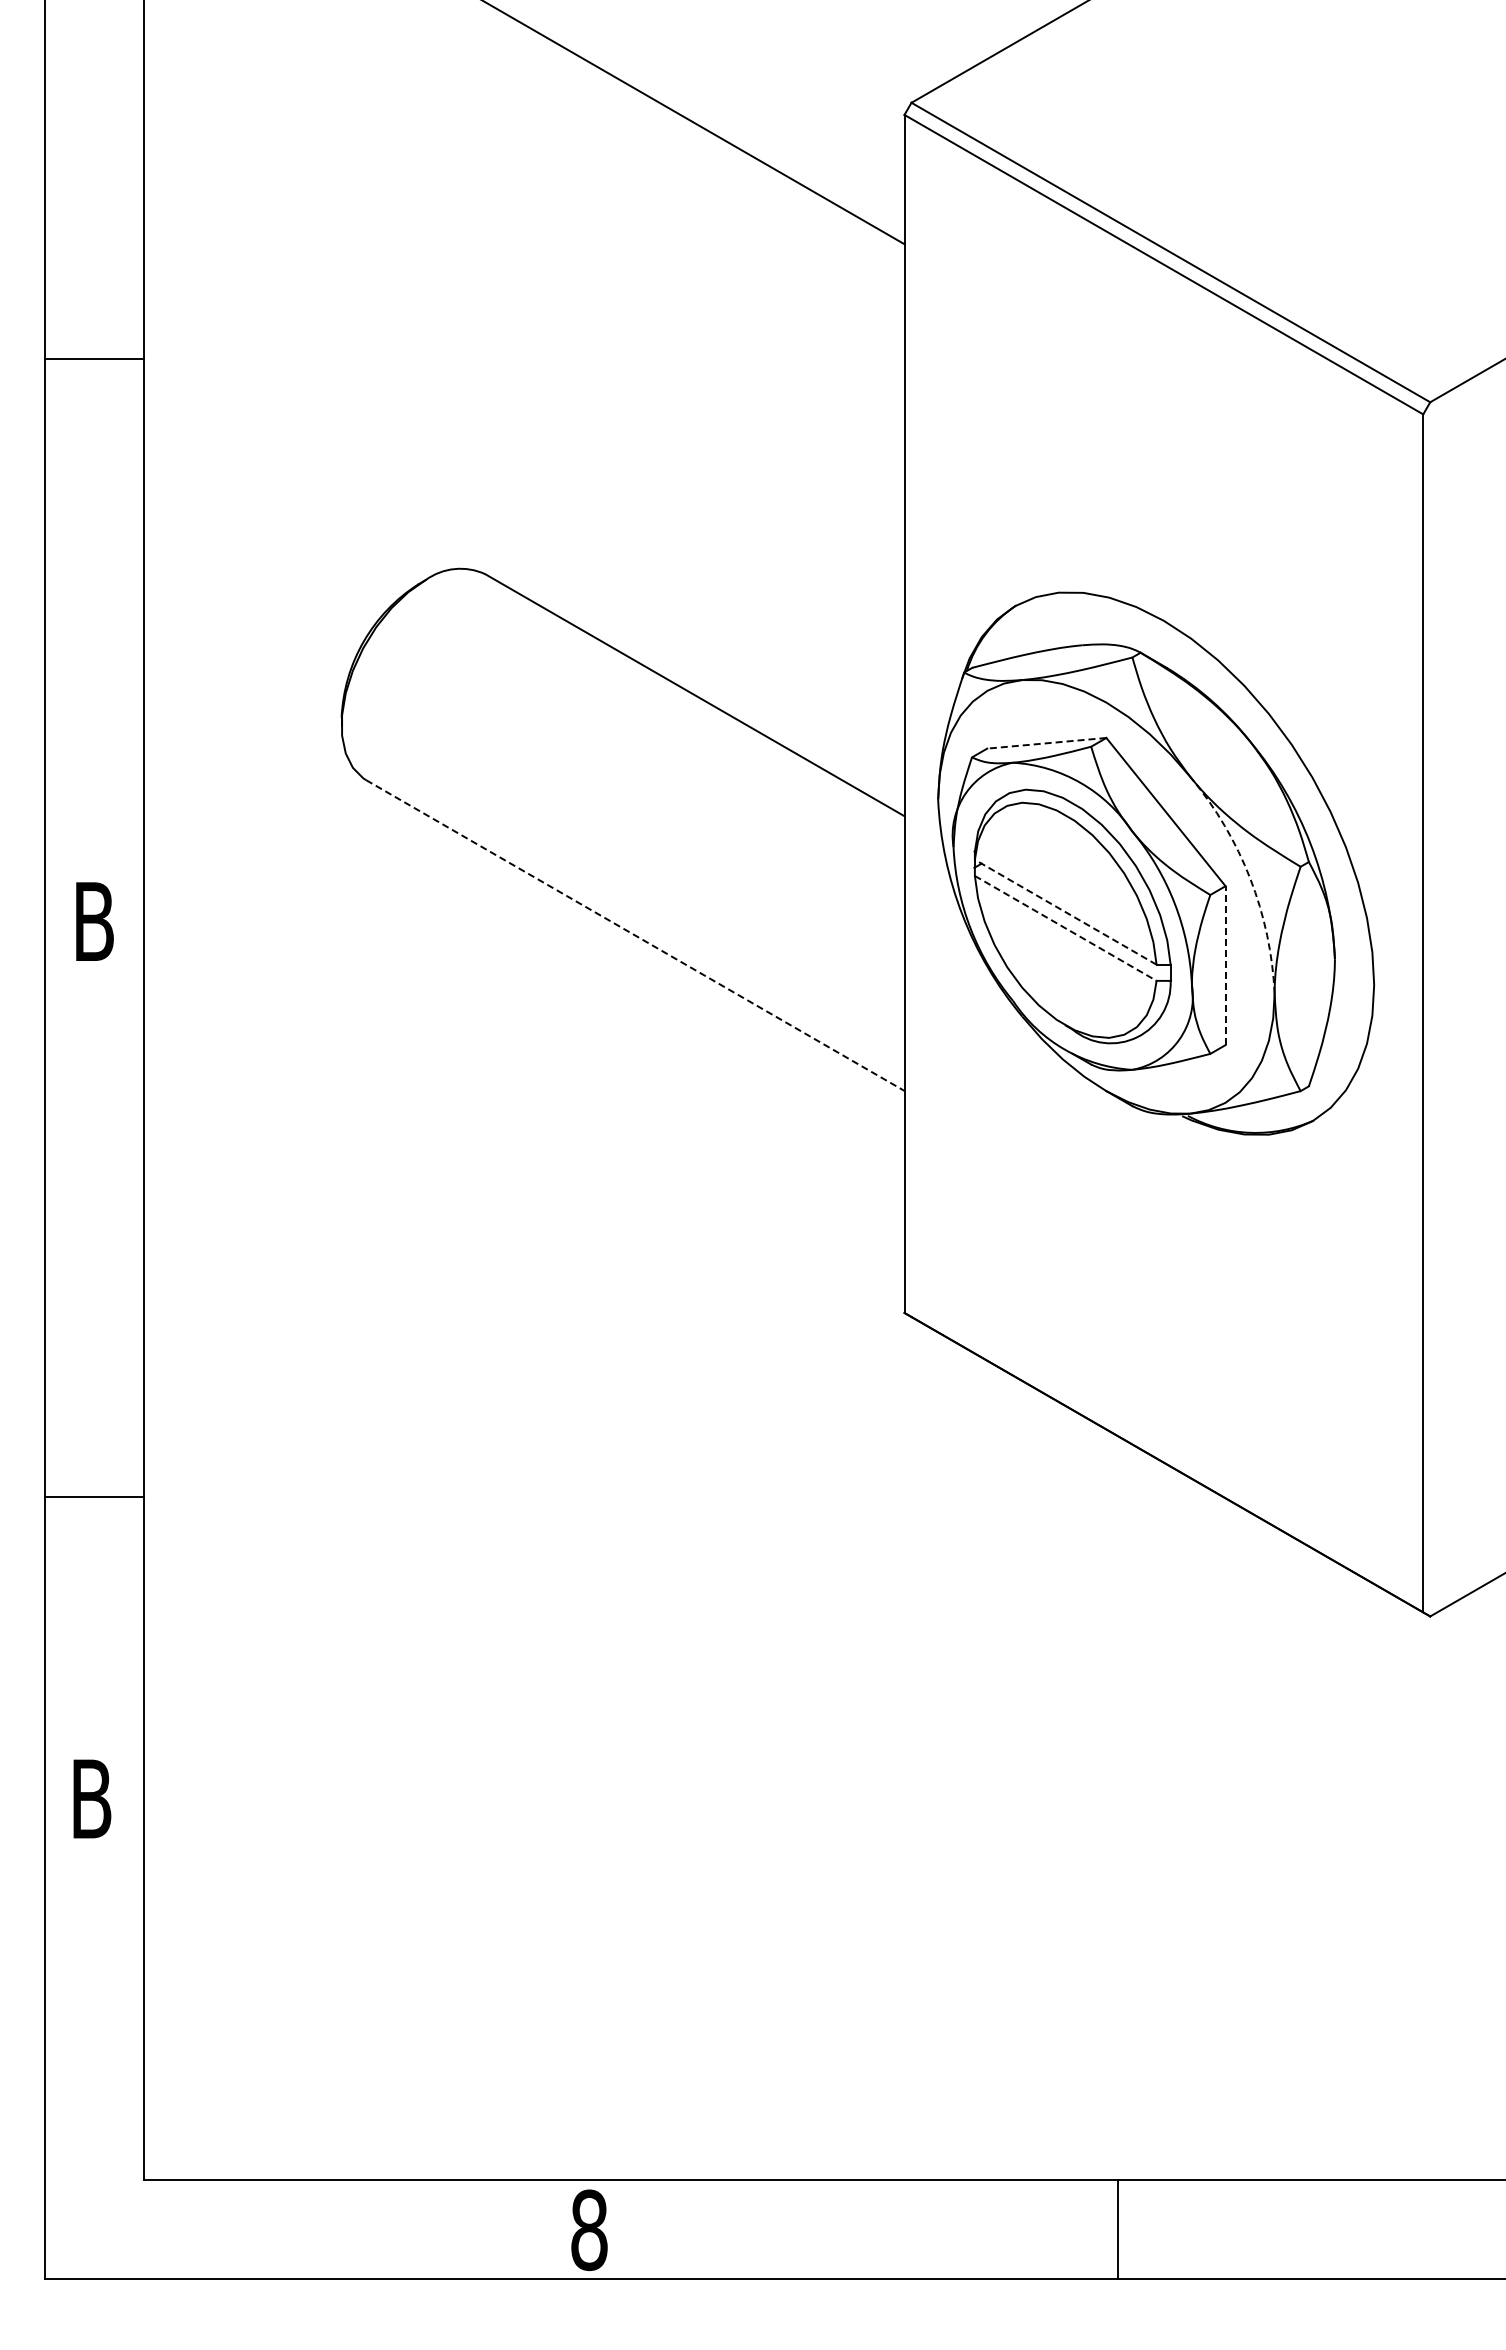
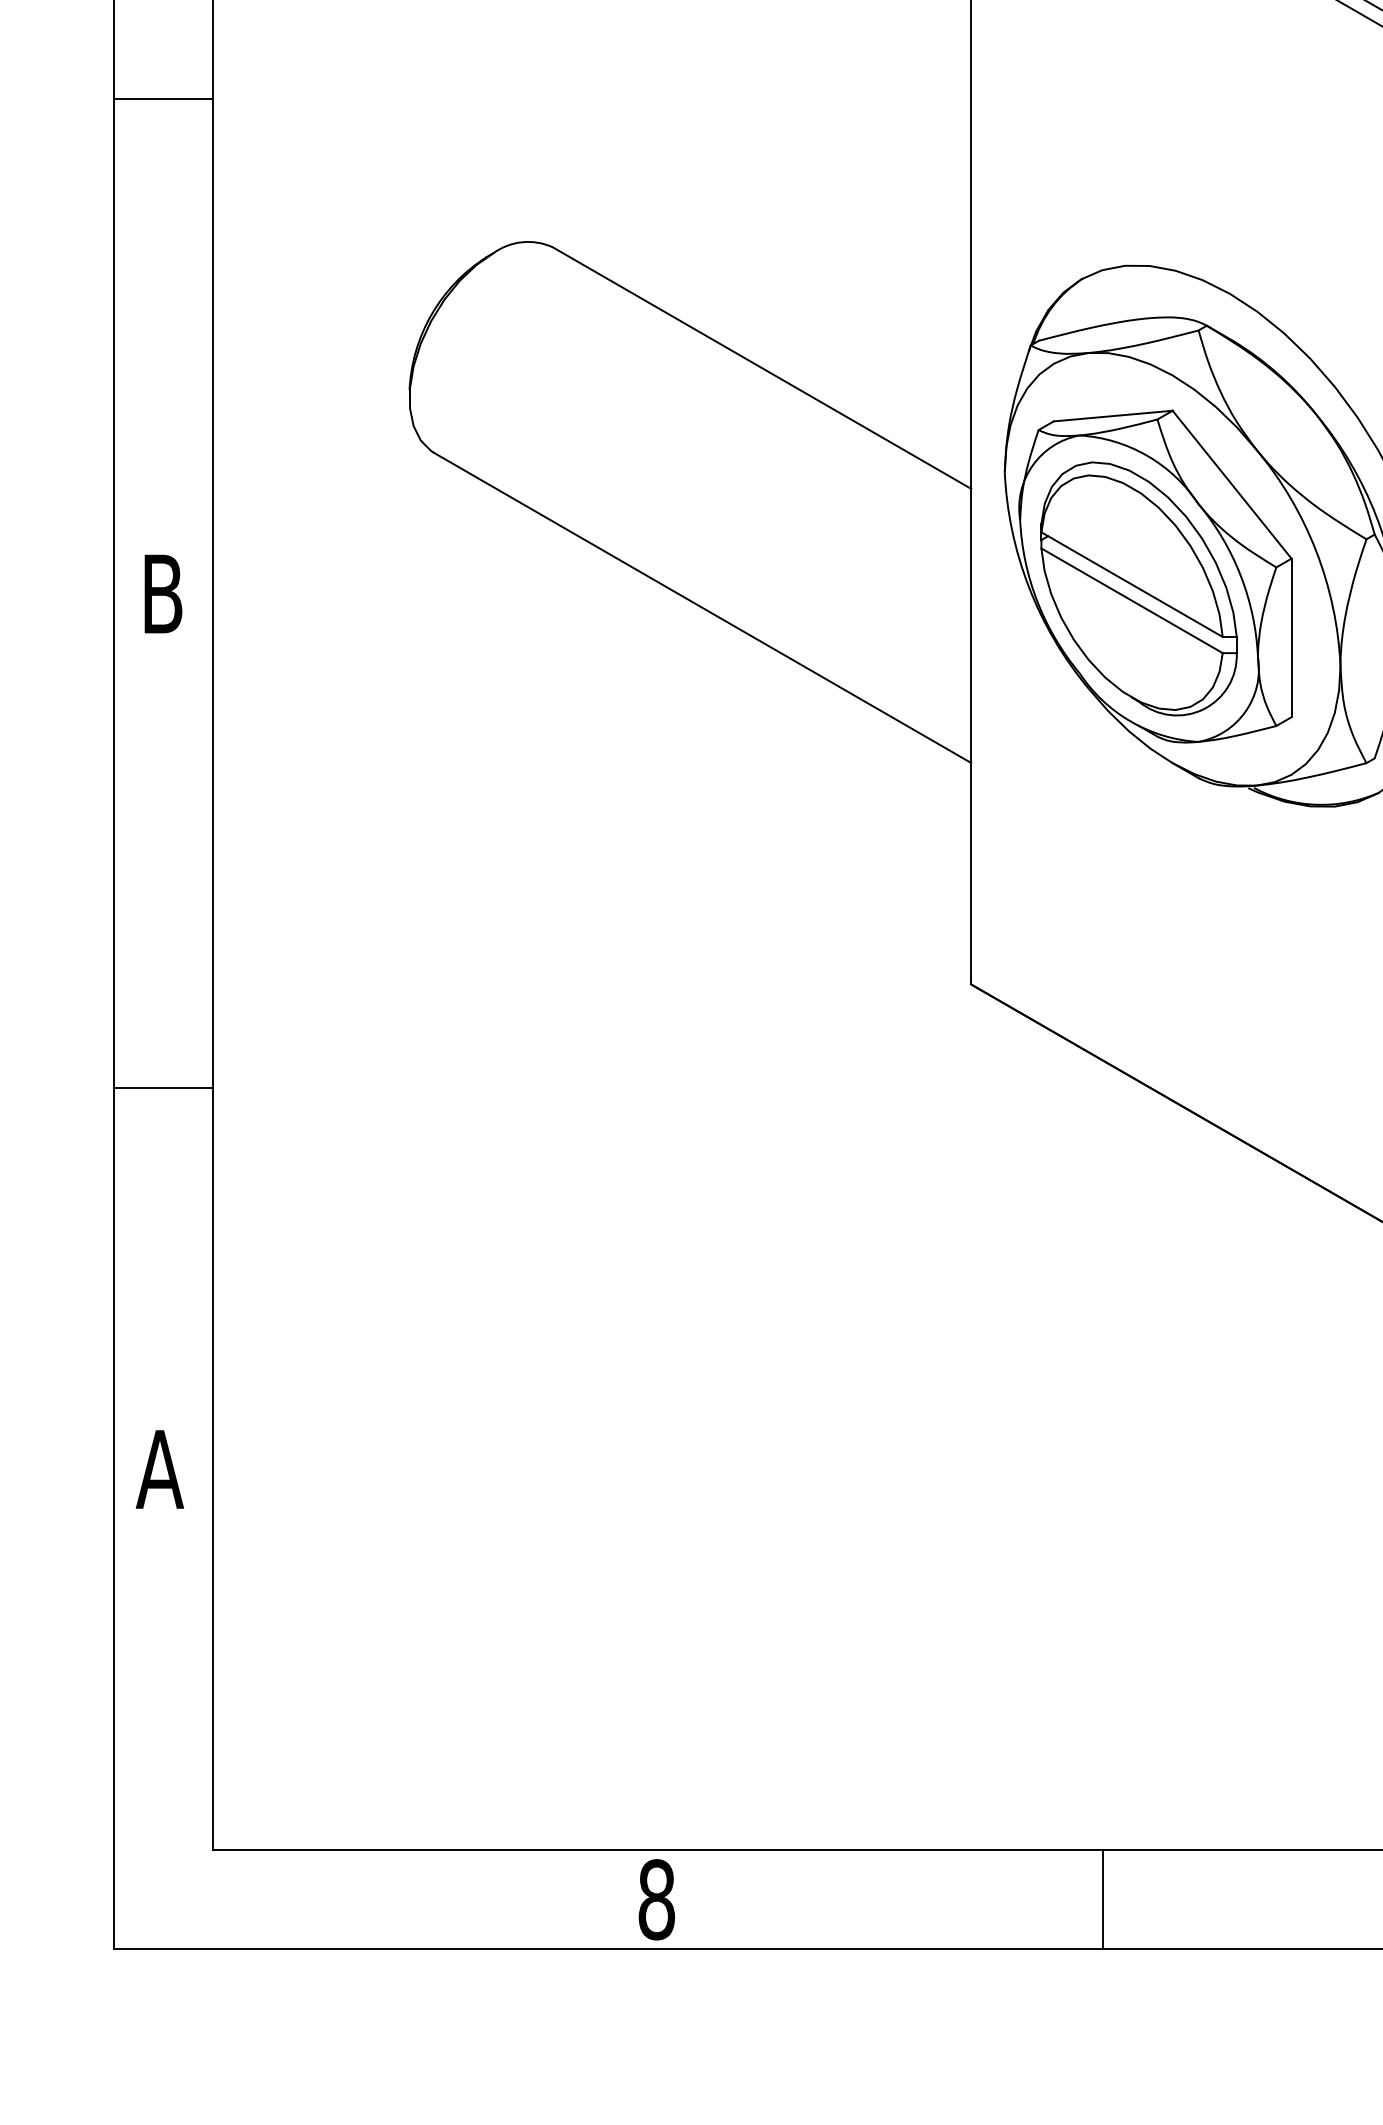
line: (94, 358) -> (162, 98), moved
line: (1046, 743) -> (1112, 416), dashed -> solid
arc: (1250, 878) -> (1316, 550), dashed -> solid
line: (1065, 912) -> (1131, 584), dashed -> solid
line: (1065, 928) -> (1131, 600), dashed -> solid
line: (635, 935) -> (702, 607), dashed -> solid
line: (1225, 965) -> (1291, 637), dashed -> solid
line: (94, 1497) -> (162, 1088), moved
text: (91, 1798) -> (159, 1468), B -> A
line: (1118, 2229) -> (1102, 1899), moved

